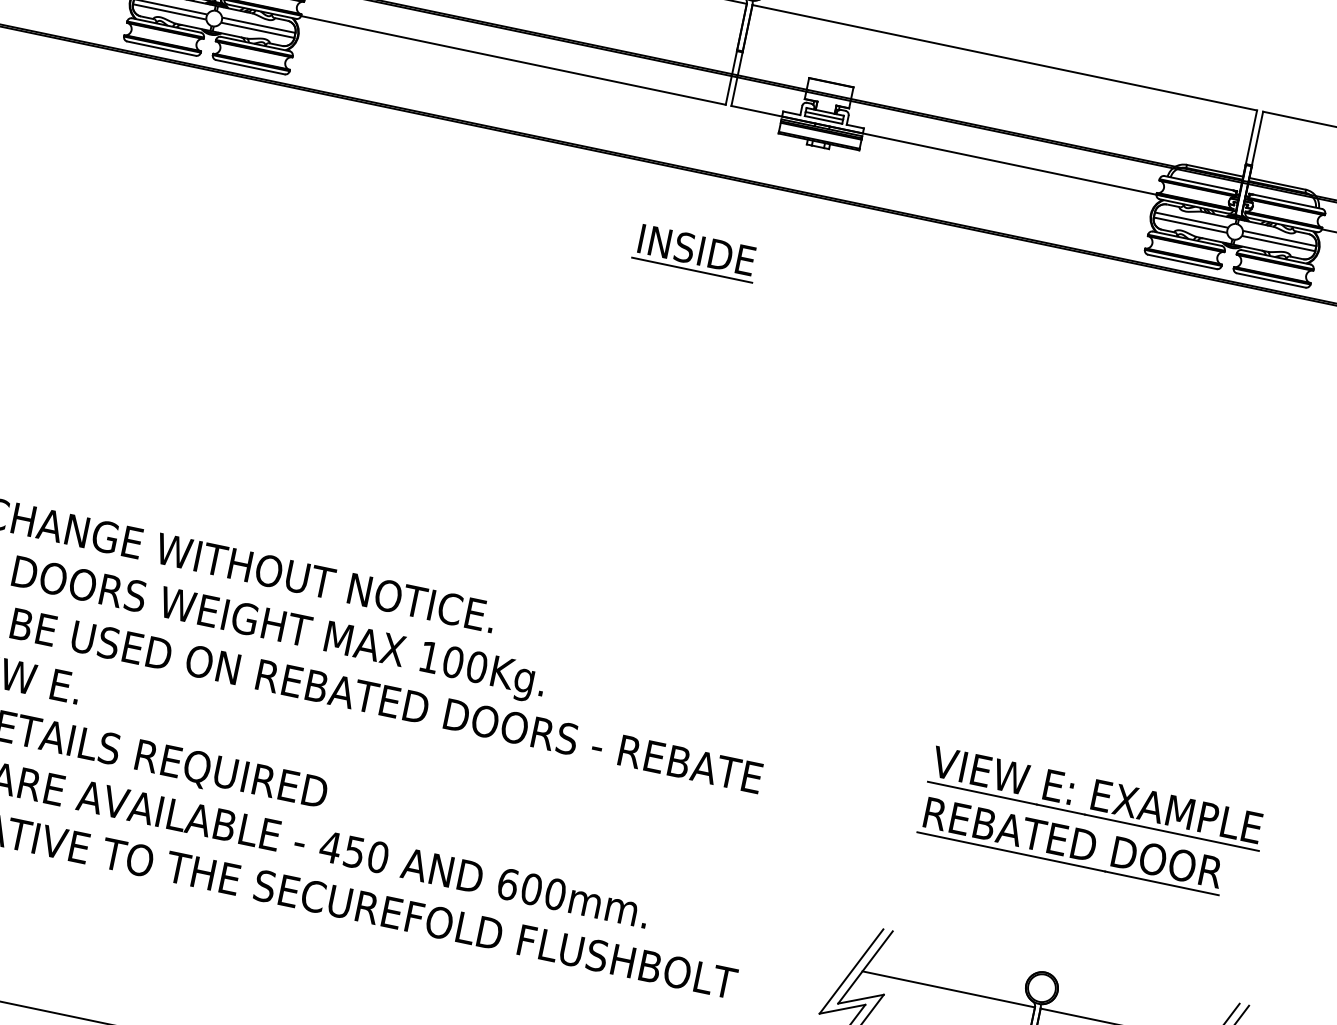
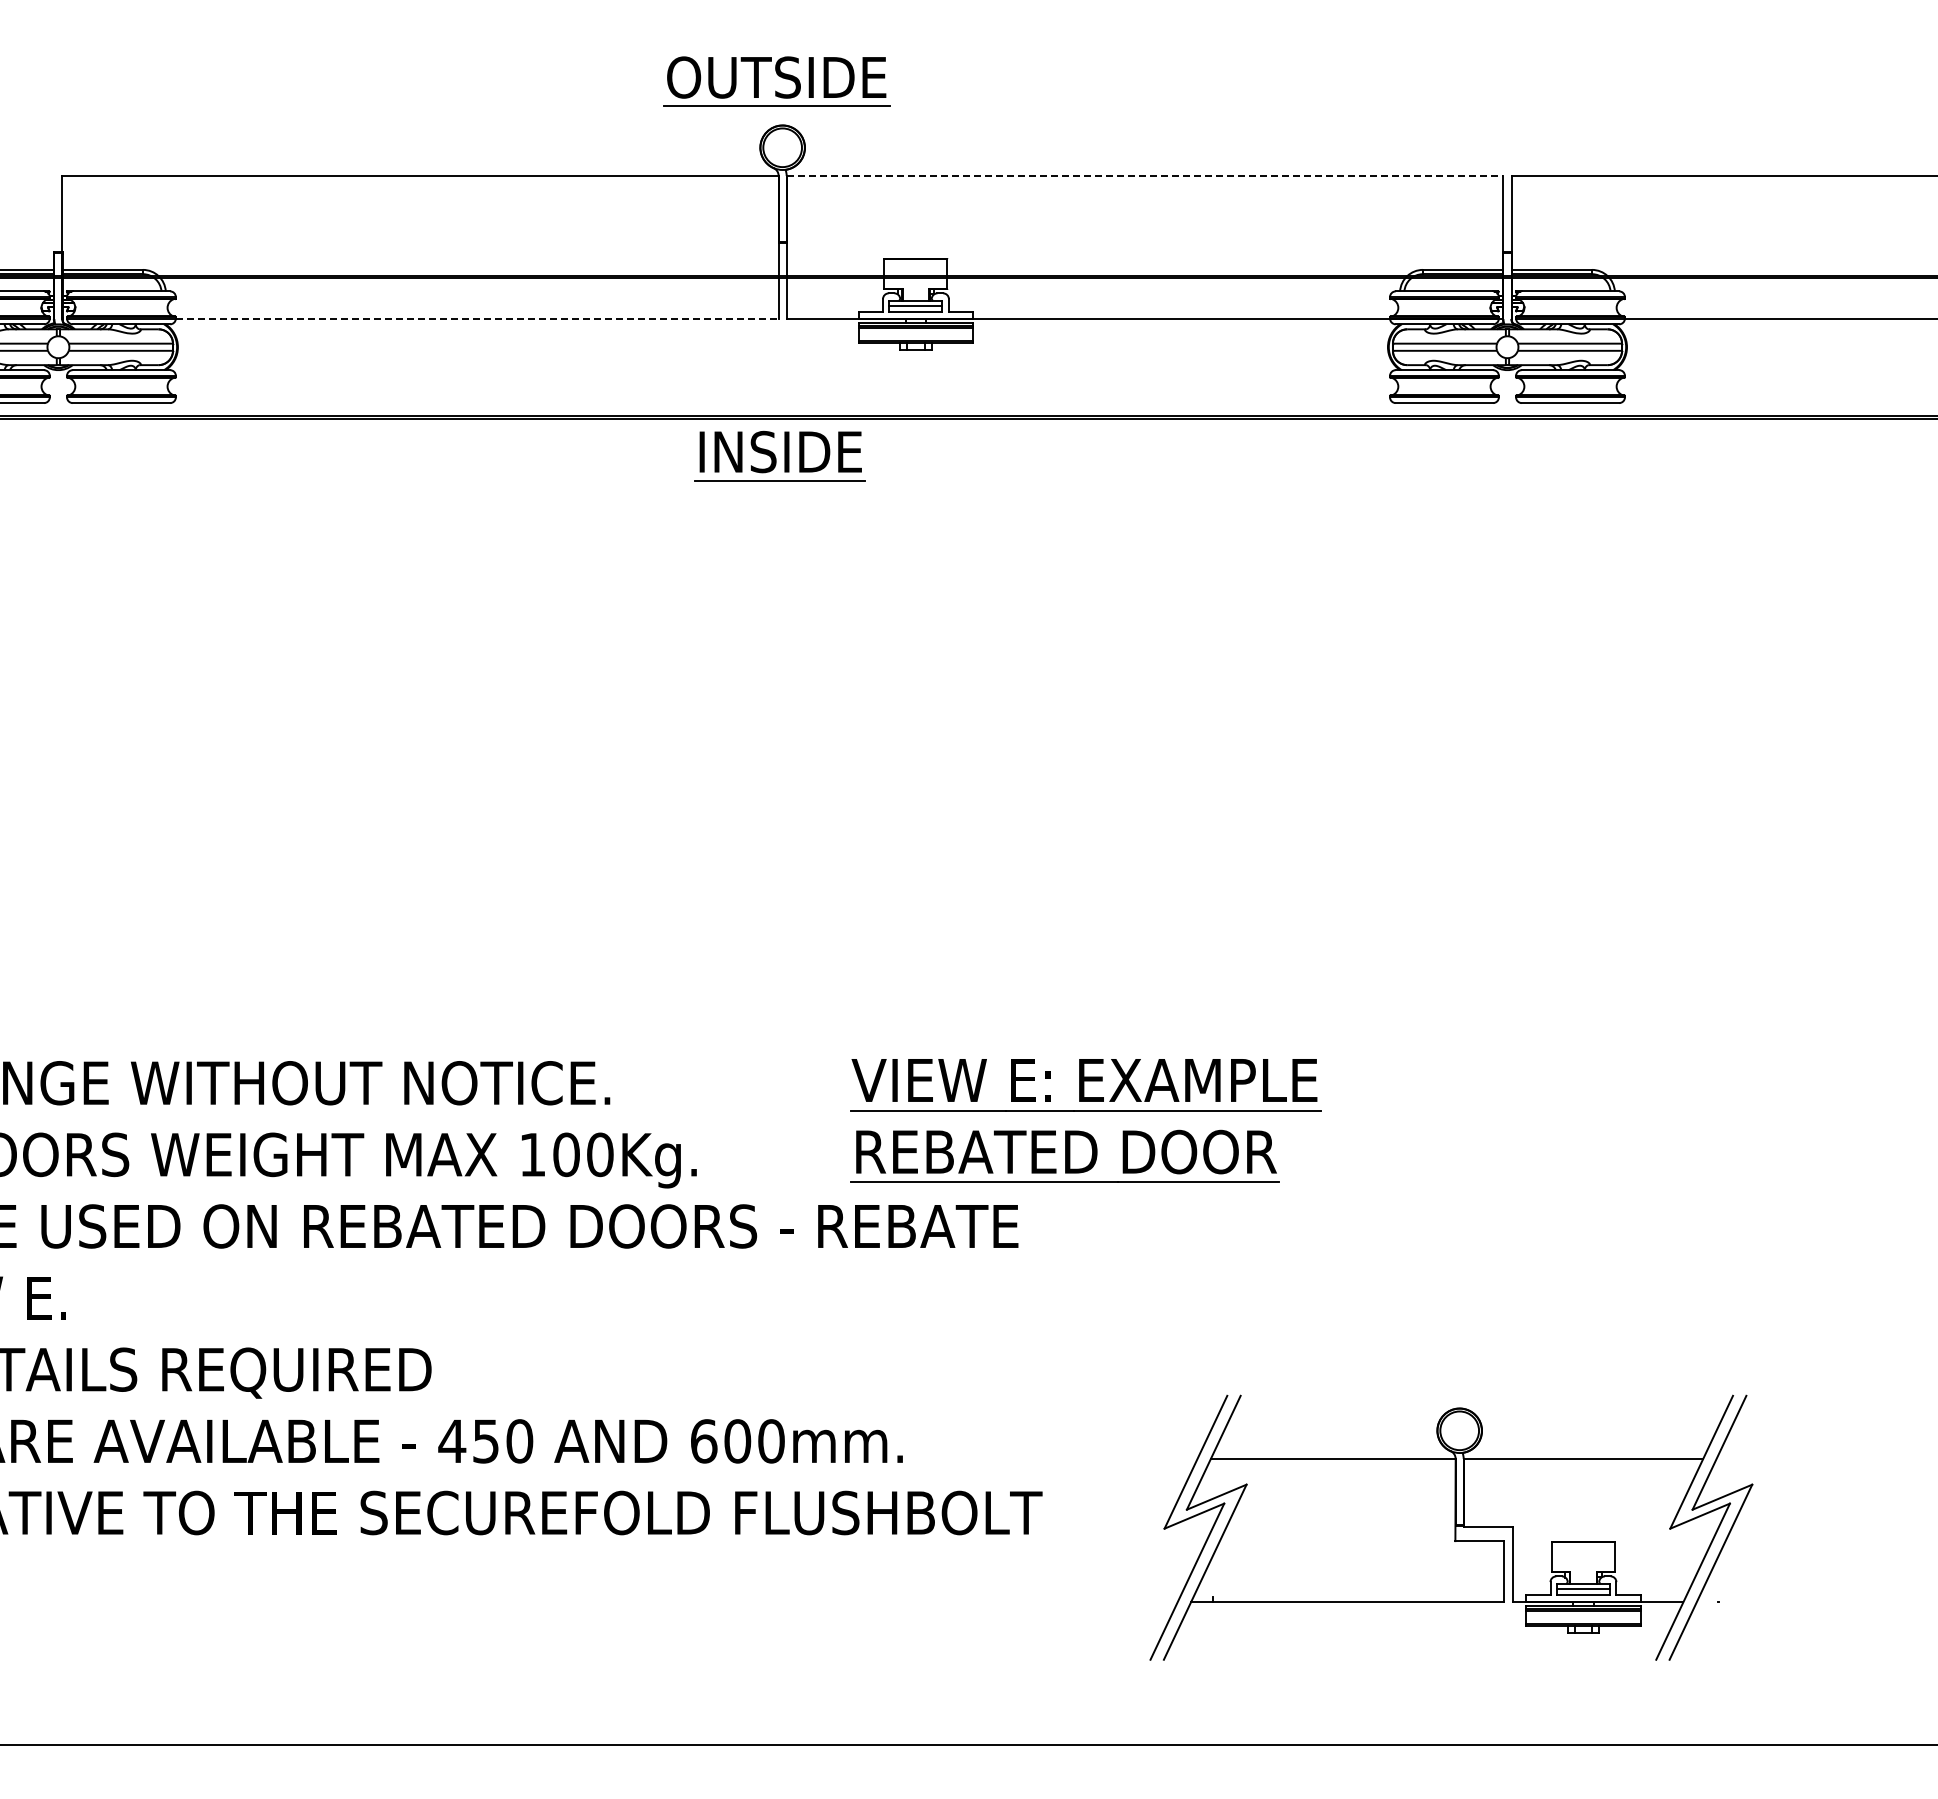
line: (1005, 57) -> (1145, 175), solid -> dashed
line: (513, 60) -> (477, 319), solid -> dashed
part: (695, 252) -> (779, 455), moved
part: (1093, 817) -> (1085, 1111), moved

